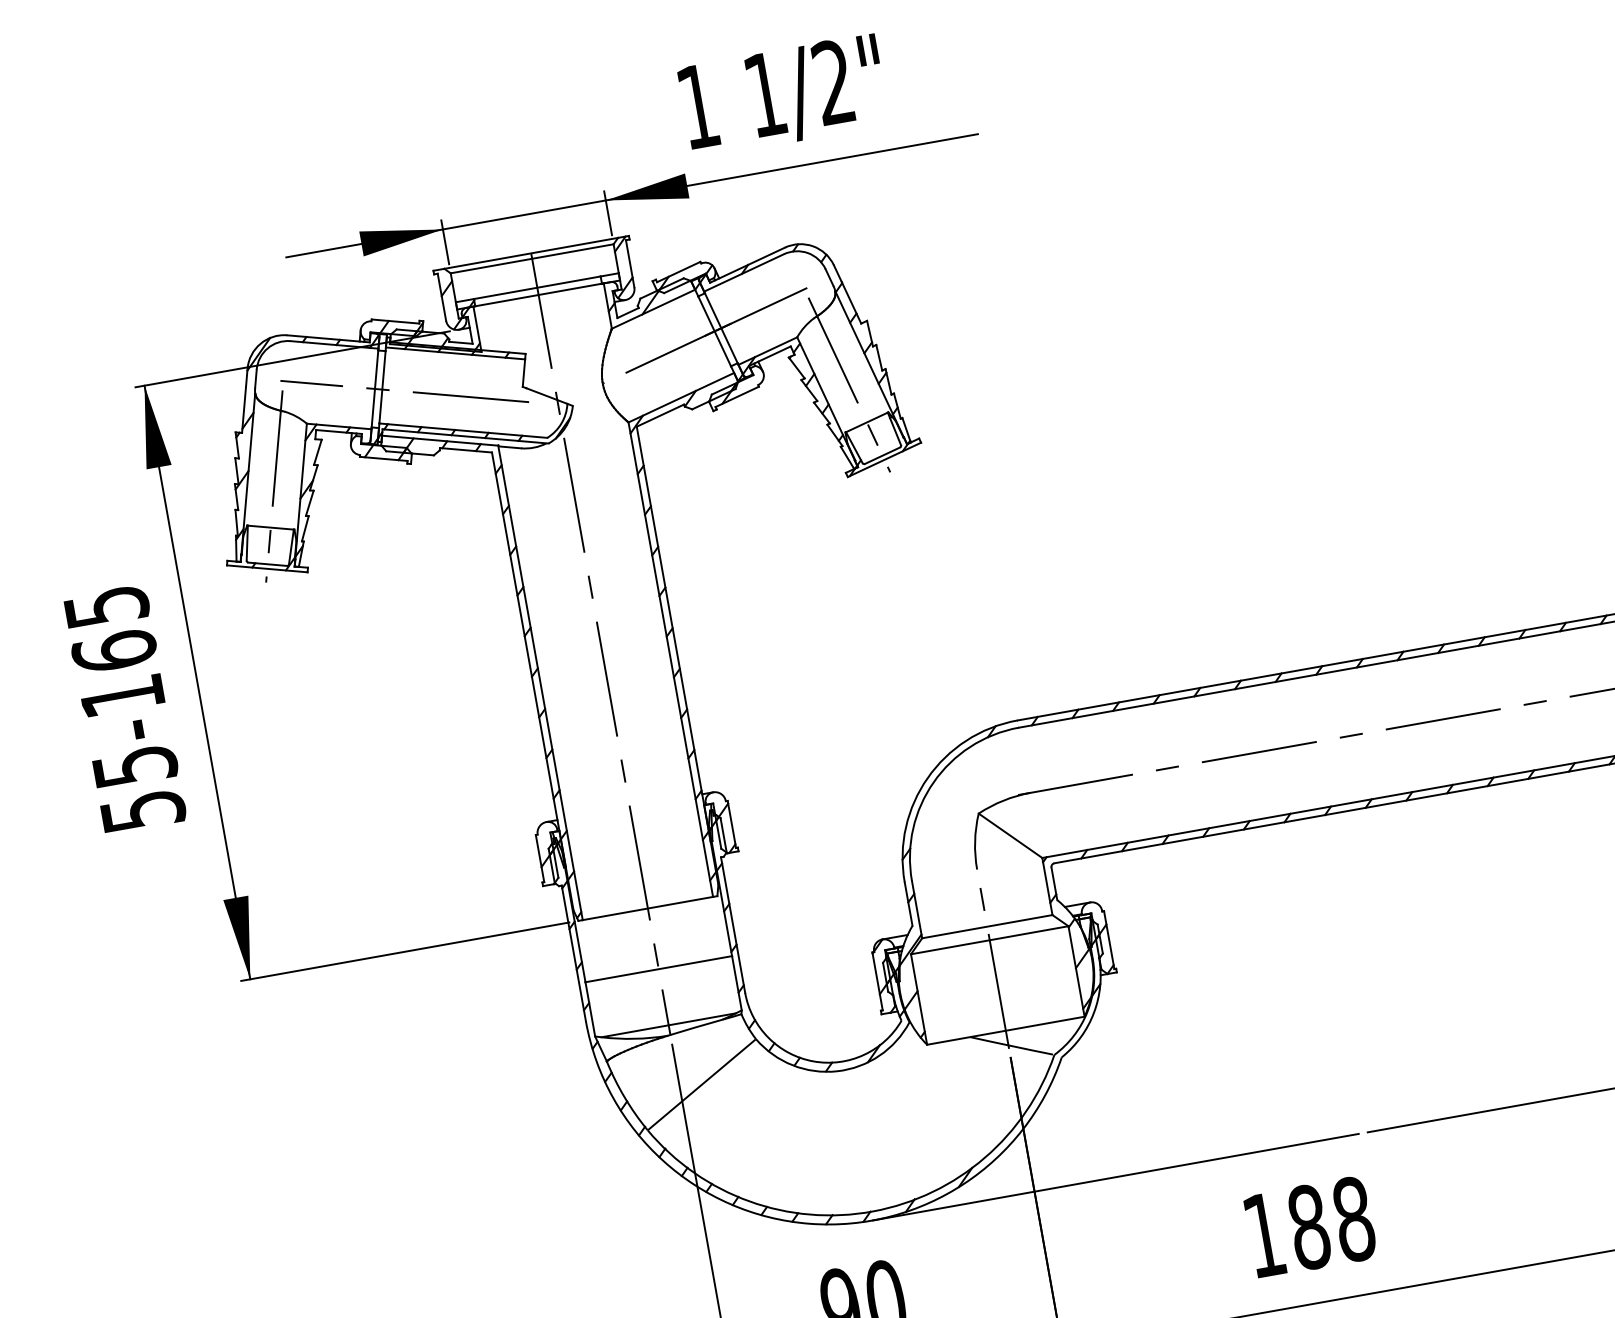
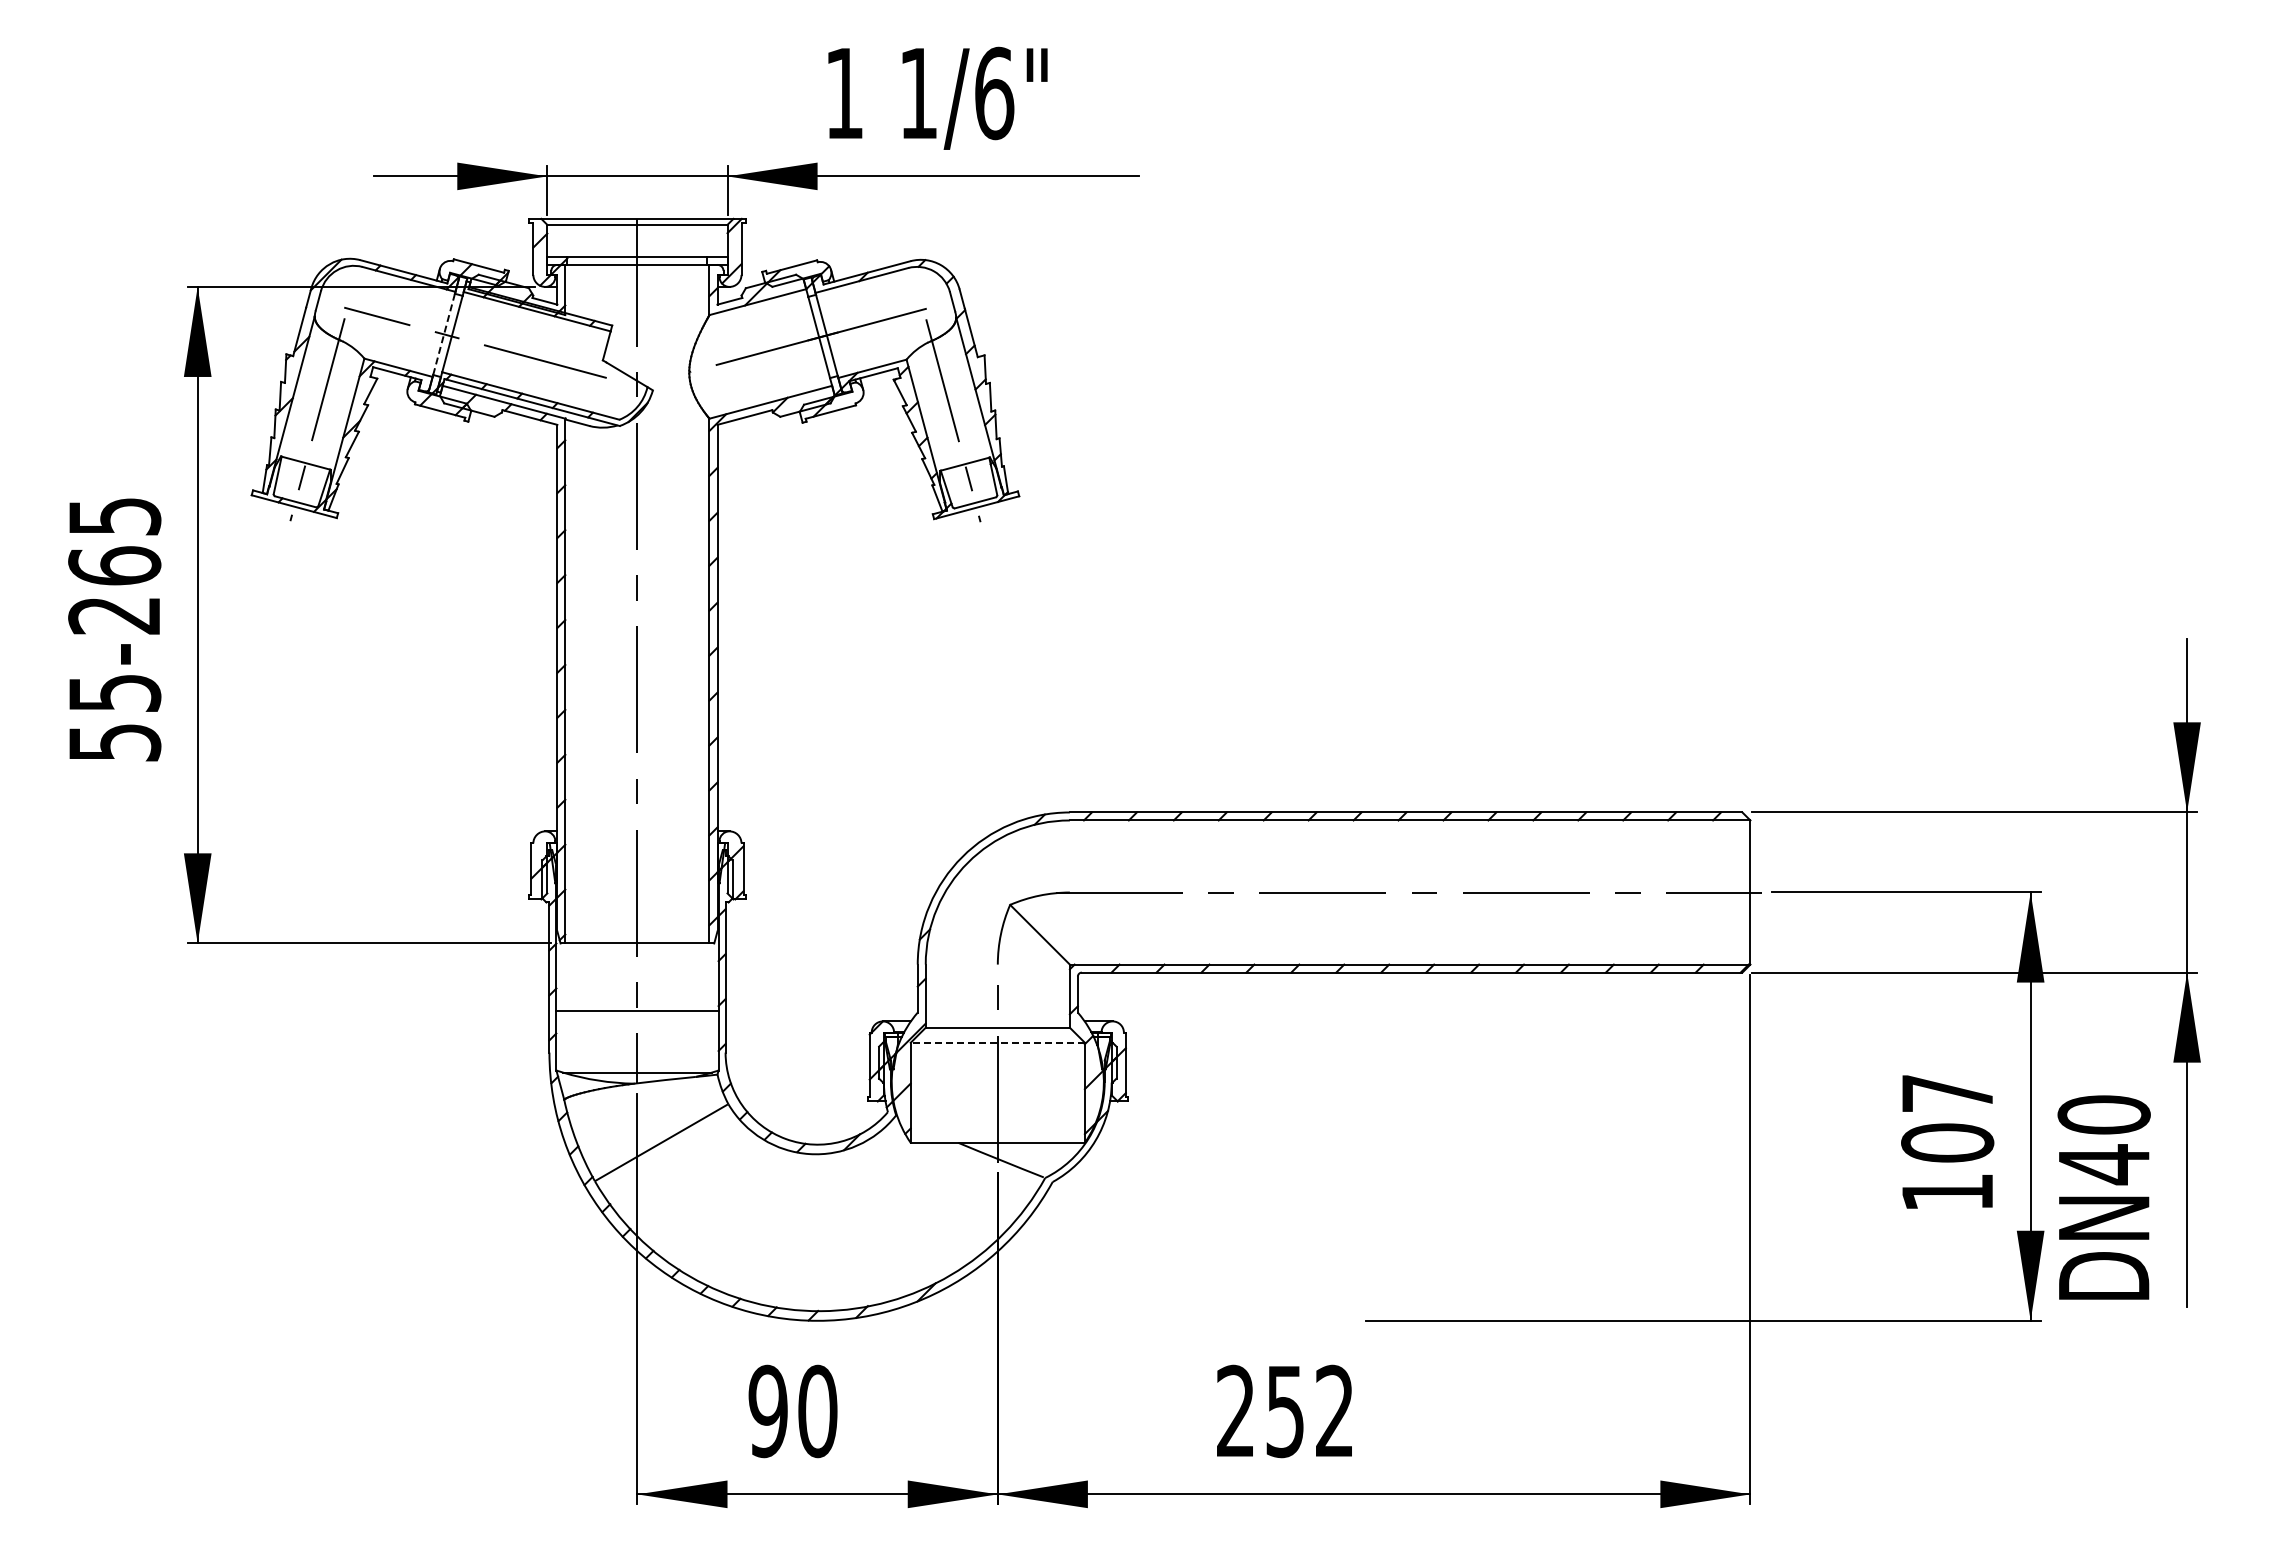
text: (833, 82) -> (994, 93), 1/2" -> 1/6"
line: (375, 388) -> (444, 333), solid -> dashed
text: (121, 697) -> (113, 616), 55-165 -> 55-265
line: (989, 940) -> (997, 1042), solid -> dashed
line: (1115, 1176) -> (1087, 1320), removed
text: (1309, 1227) -> (1285, 1411), 188 -> 252

